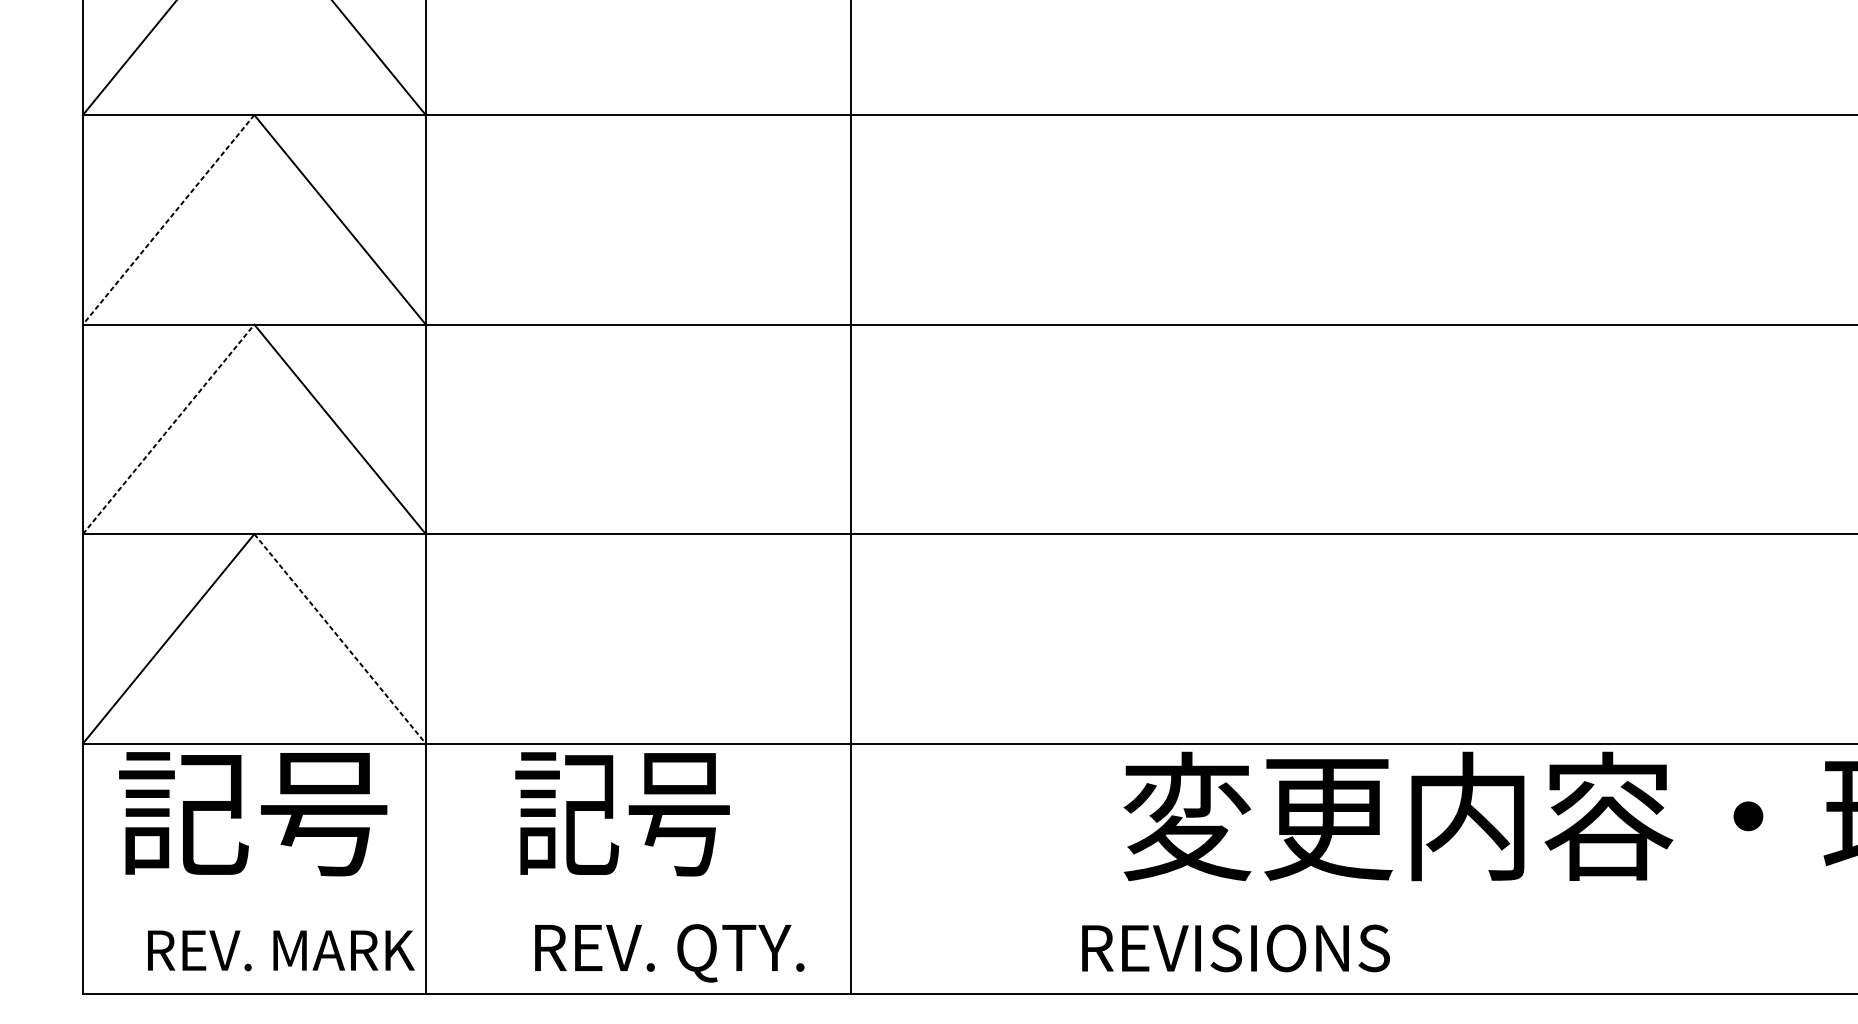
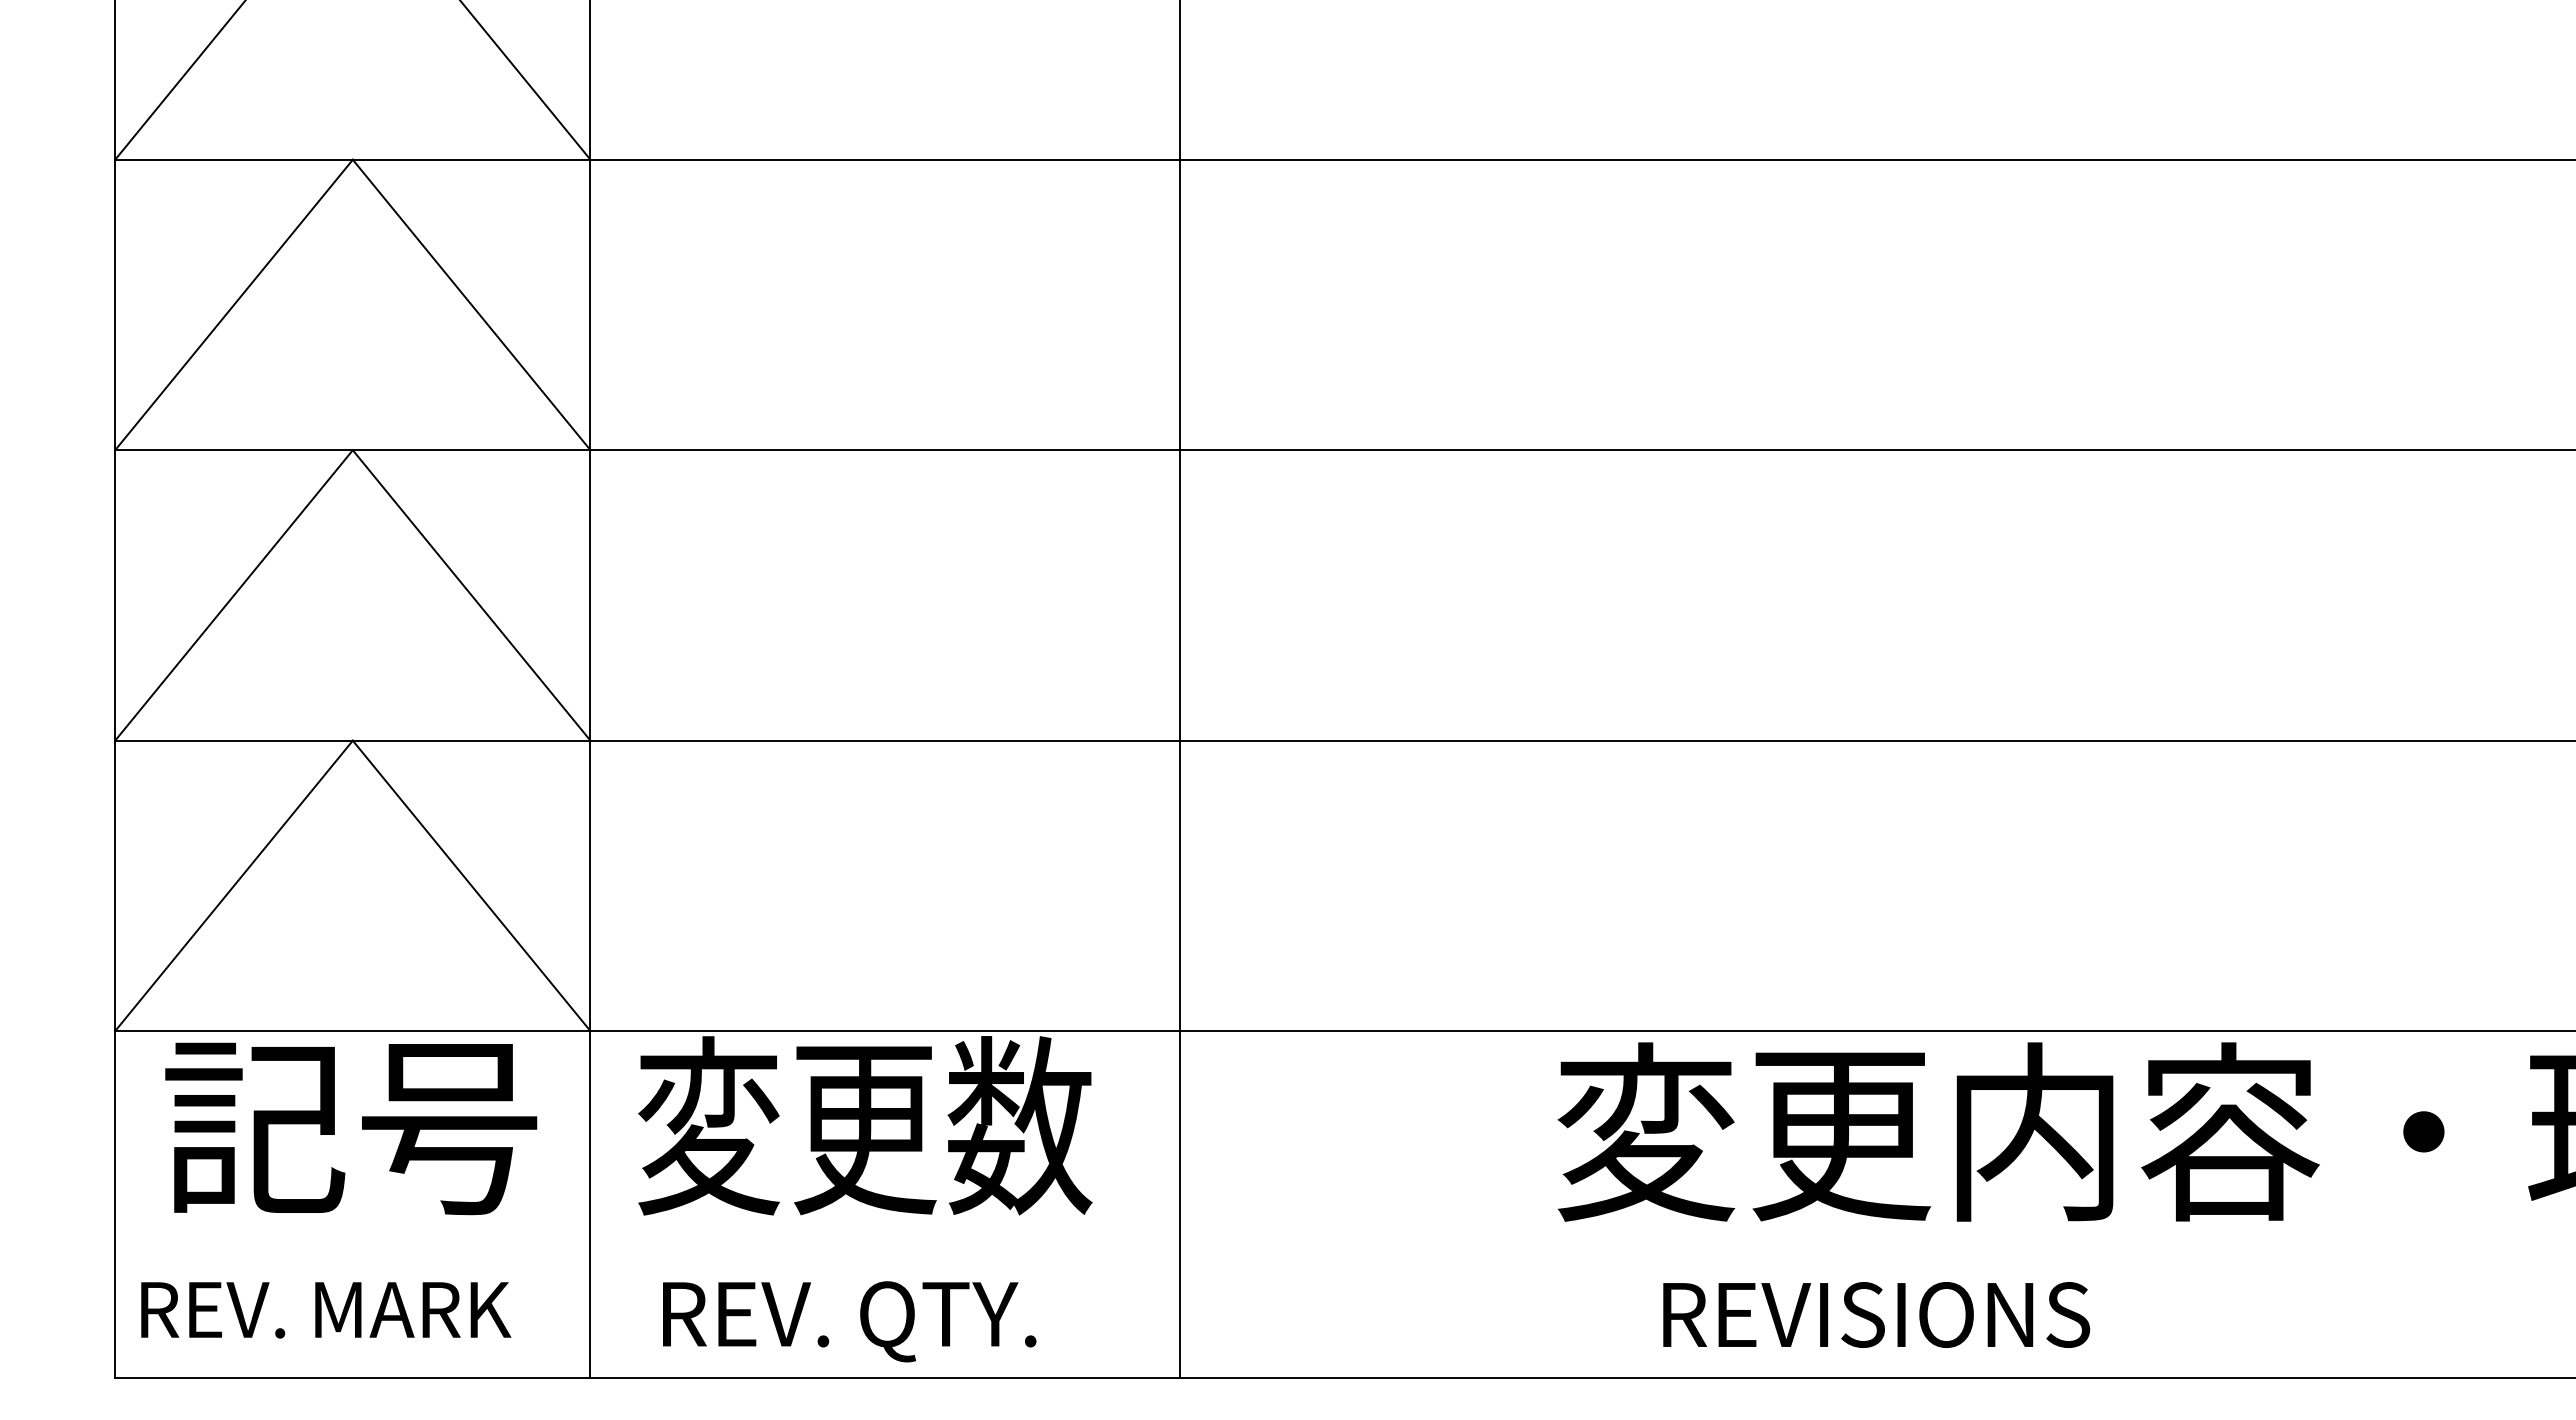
line: (169, 220) -> (234, 305), dashed -> solid
line: (169, 429) -> (234, 595), dashed -> solid
line: (339, 638) -> (471, 885), dashed -> solid
text: (624, 811) -> (865, 1125), 記号 -> 変更数
text: (1235, 948) -> (1876, 1314), moved
text: (281, 950) -> (326, 1310), moved
text: (669, 953) -> (849, 1321), moved

